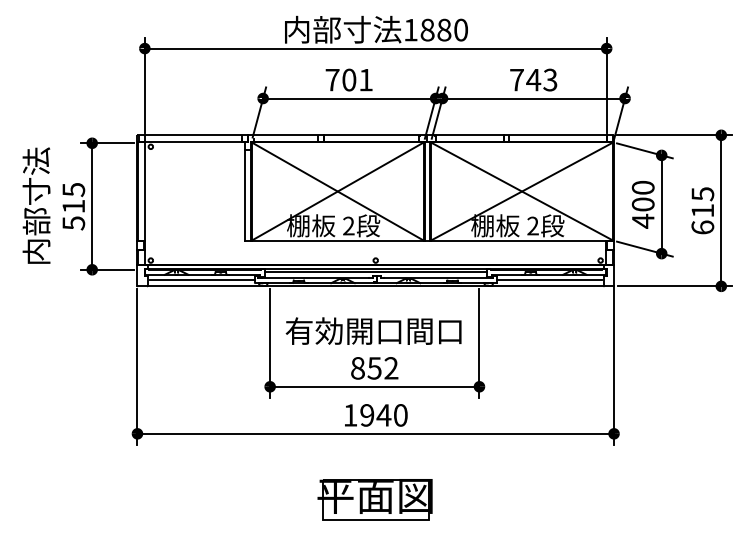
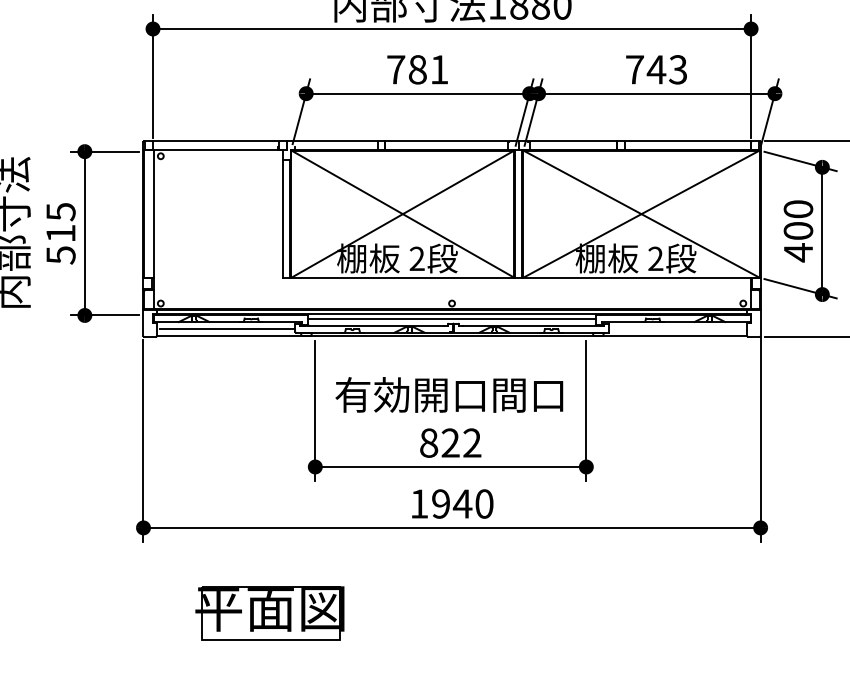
text: (349, 80) -> (418, 70), 701 -> 781
line: (548, 280) -> (675, 329), removed
text: (374, 368) -> (450, 443), 852 -> 822
part: (374, 499) -> (269, 612), moved

